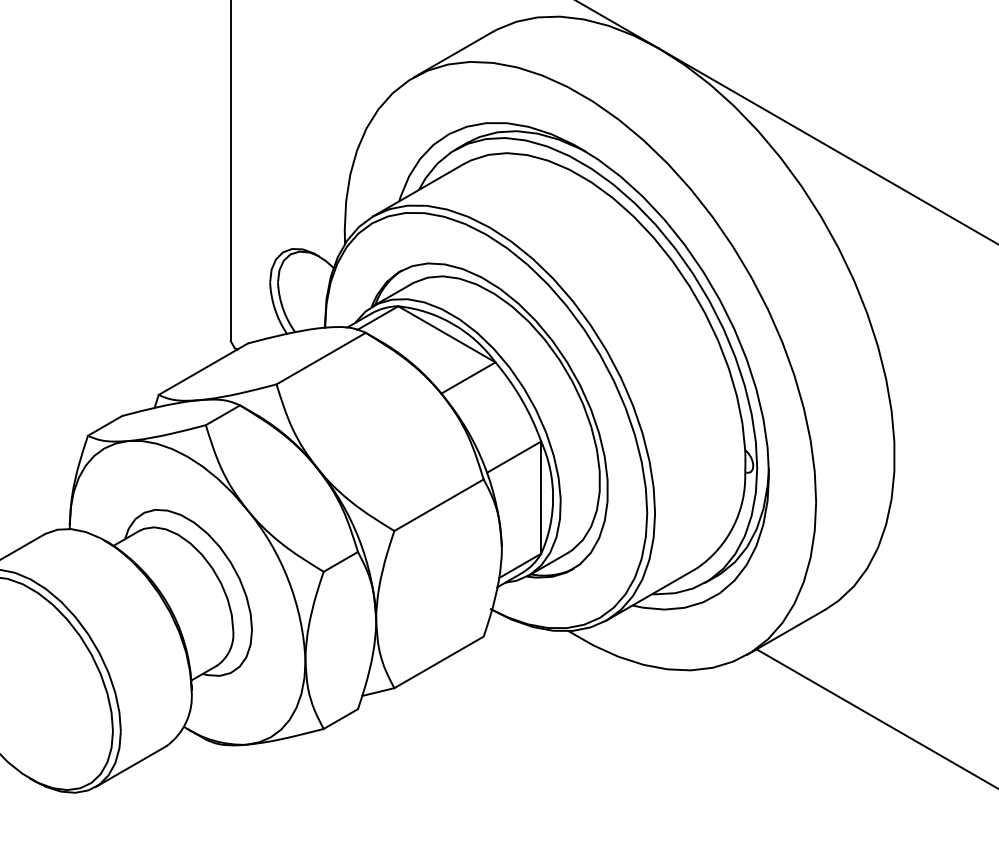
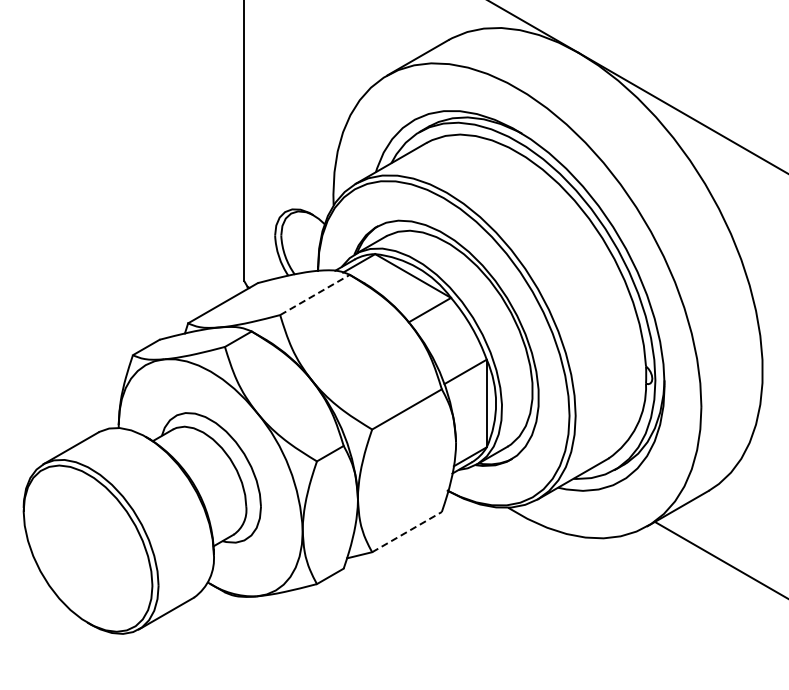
line: (321, 358) -> (315, 294), solid -> dashed
line: (439, 661) -> (407, 531), solid -> dashed

